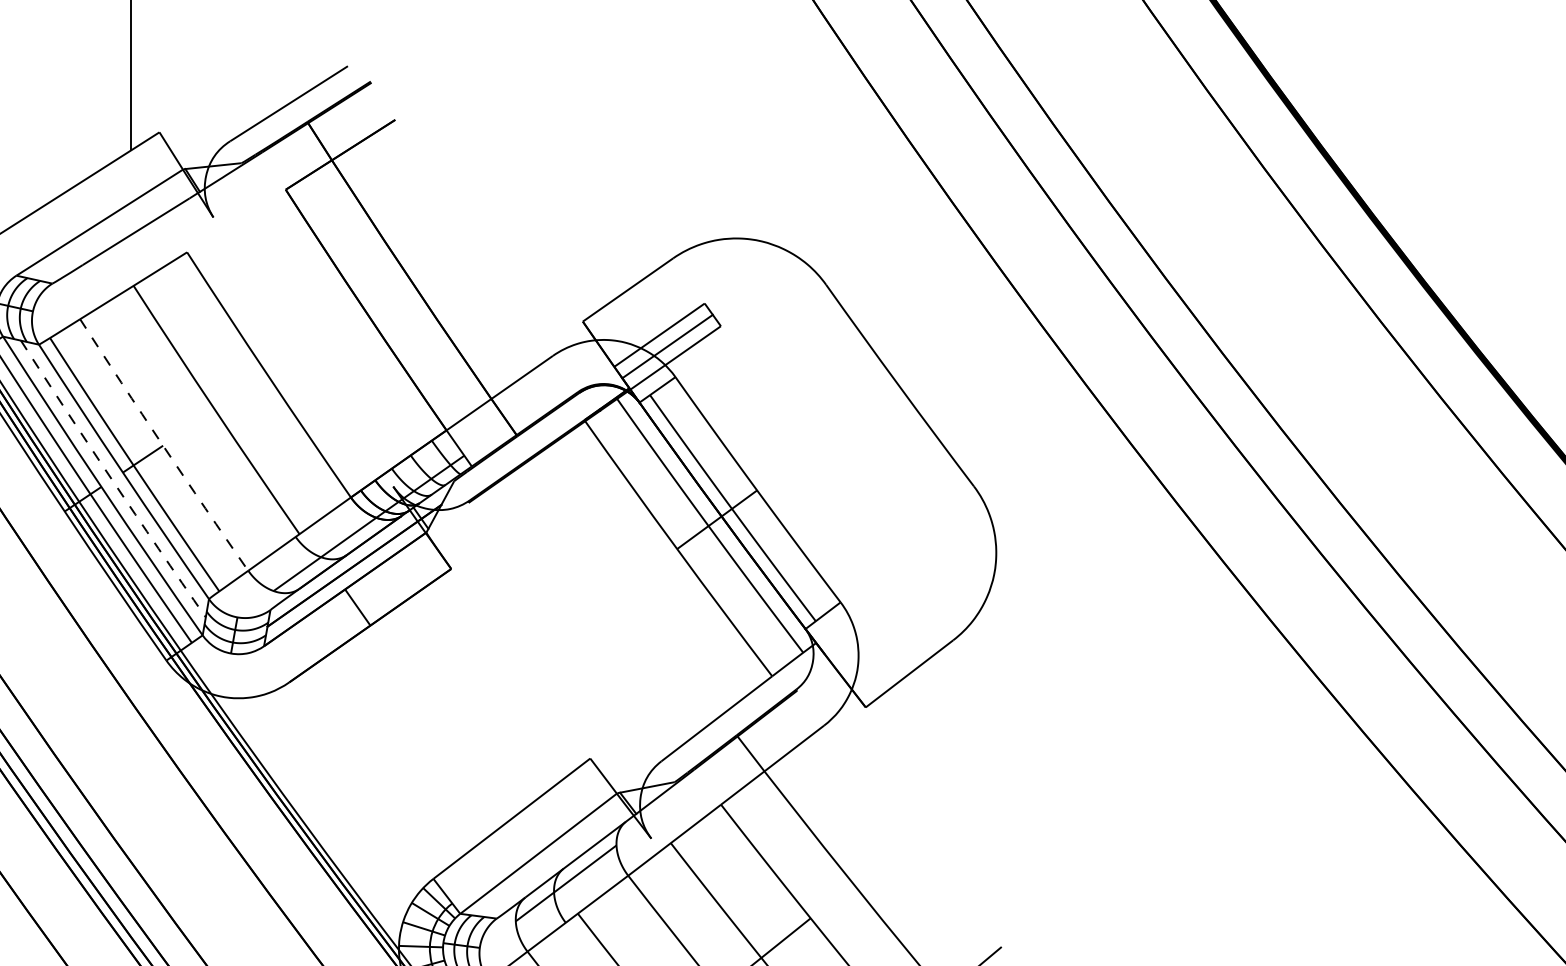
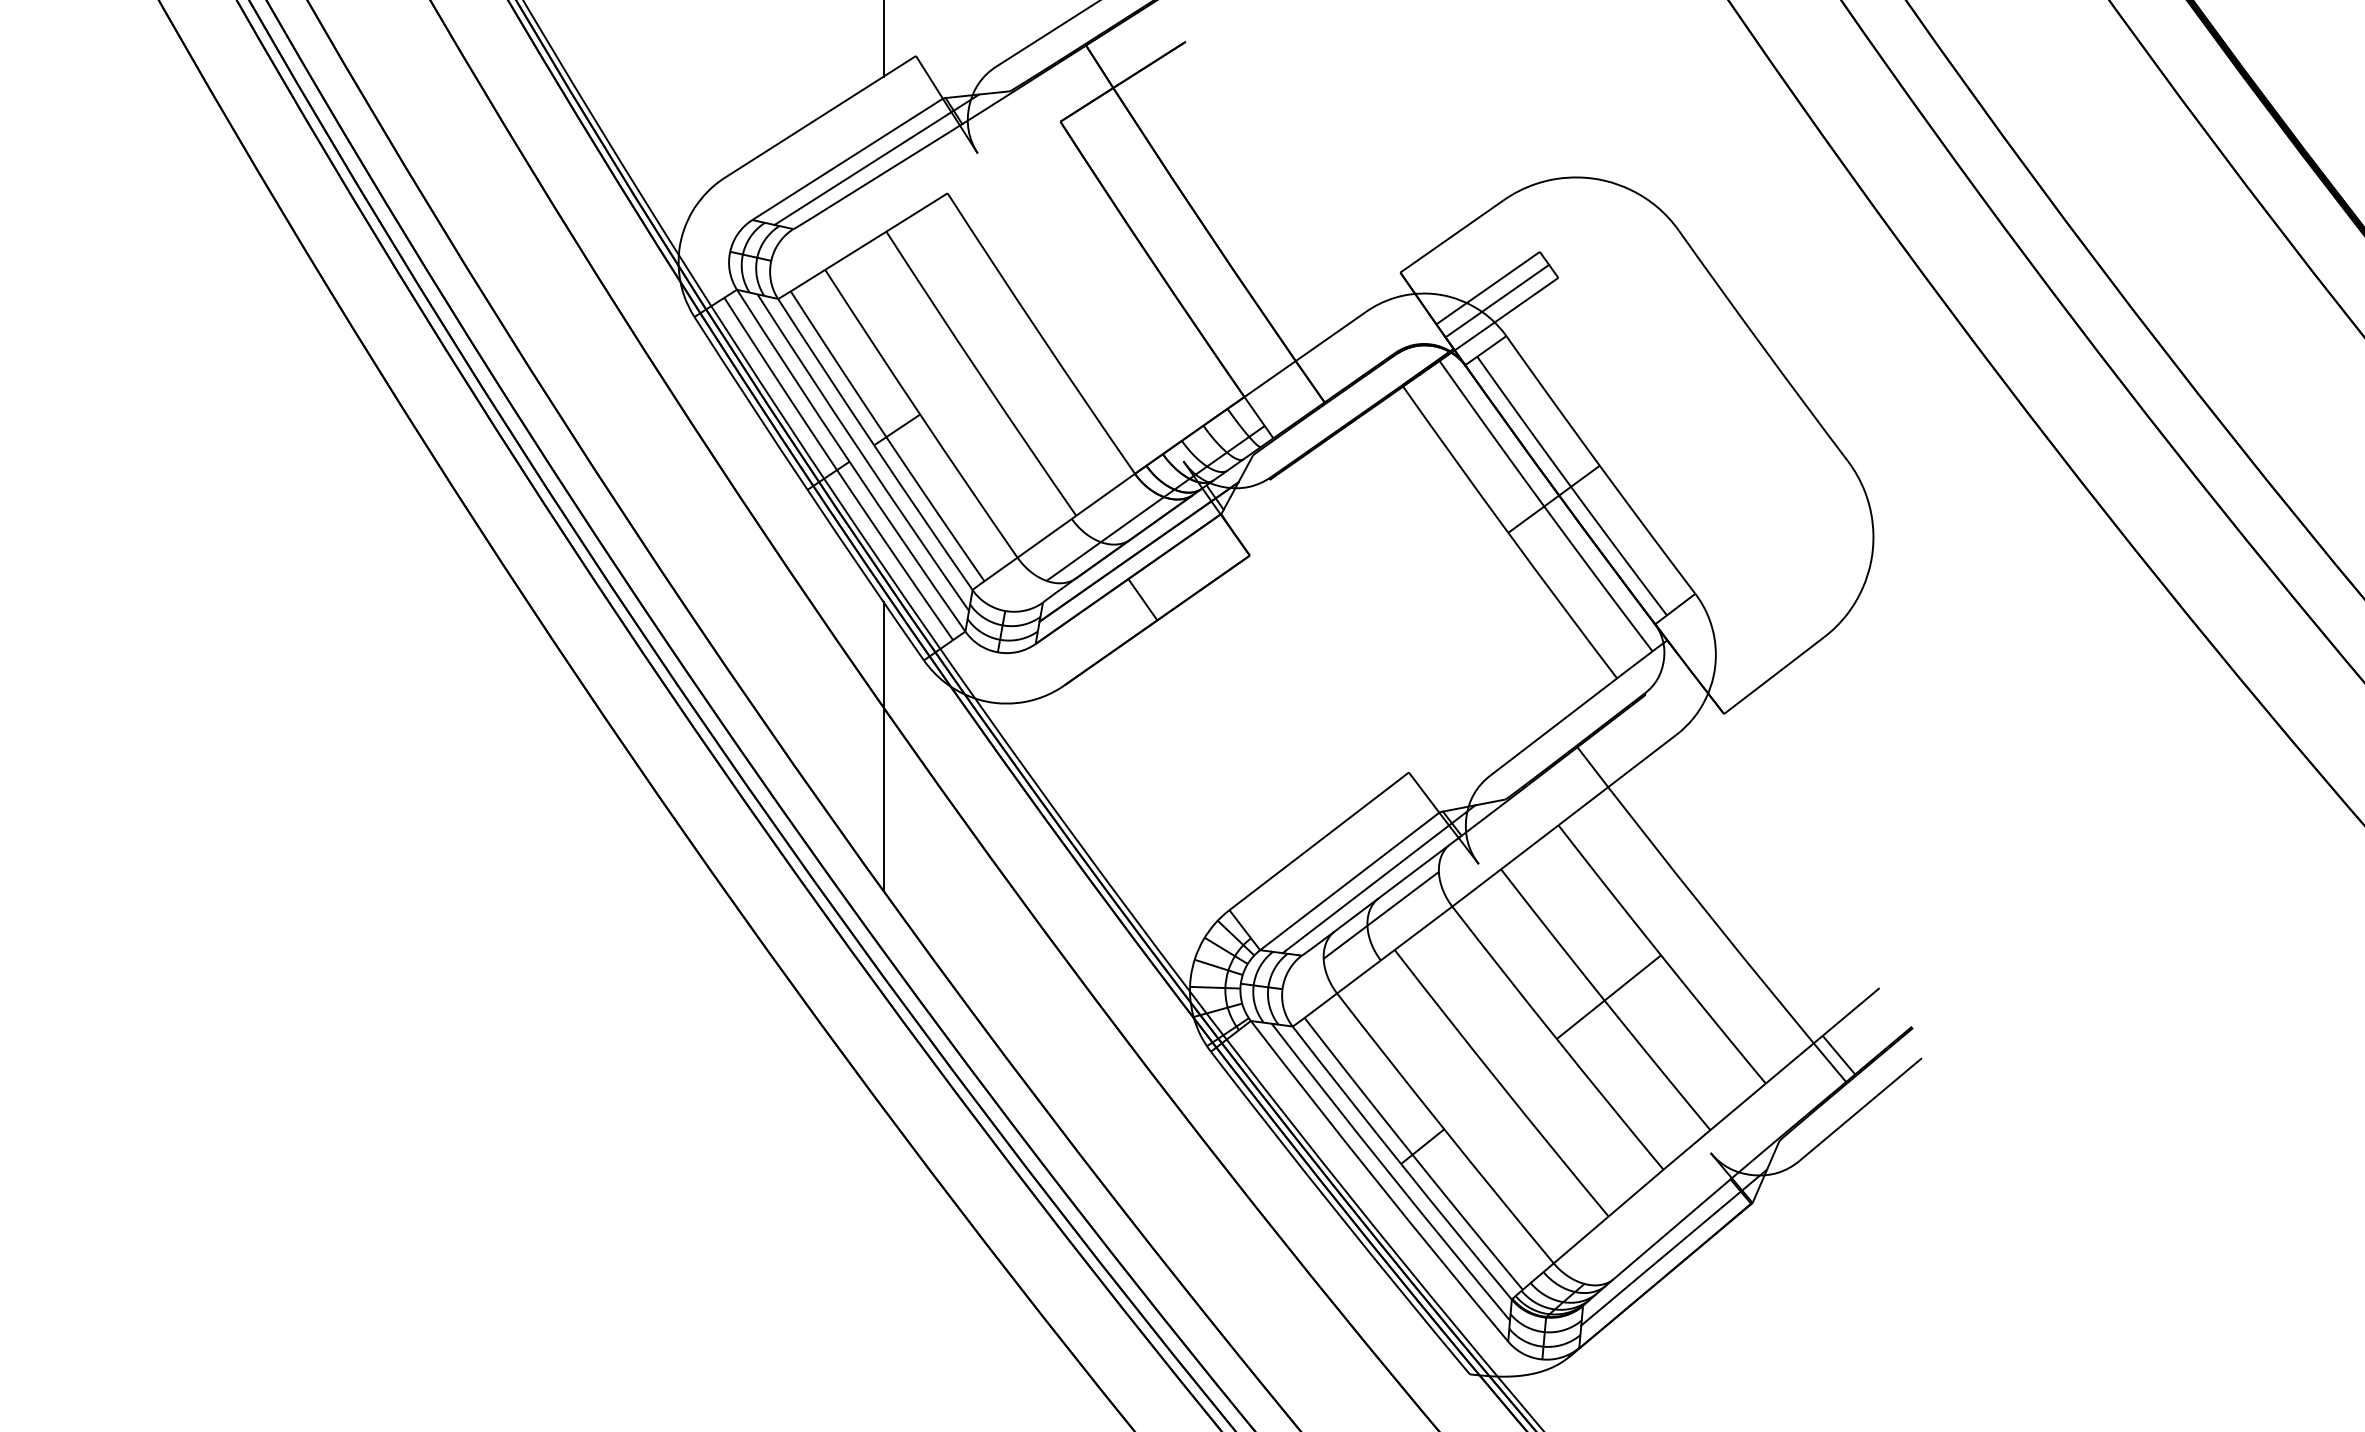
line: (124, 222) -> (876, 159), added
arc: (163, 445) -> (920, 414), dashed -> solid
arc: (111, 479) -> (861, 453), dashed -> solid
line: (131, 735) -> (883, 746), added
line: (563, 852) -> (1378, 879), added

